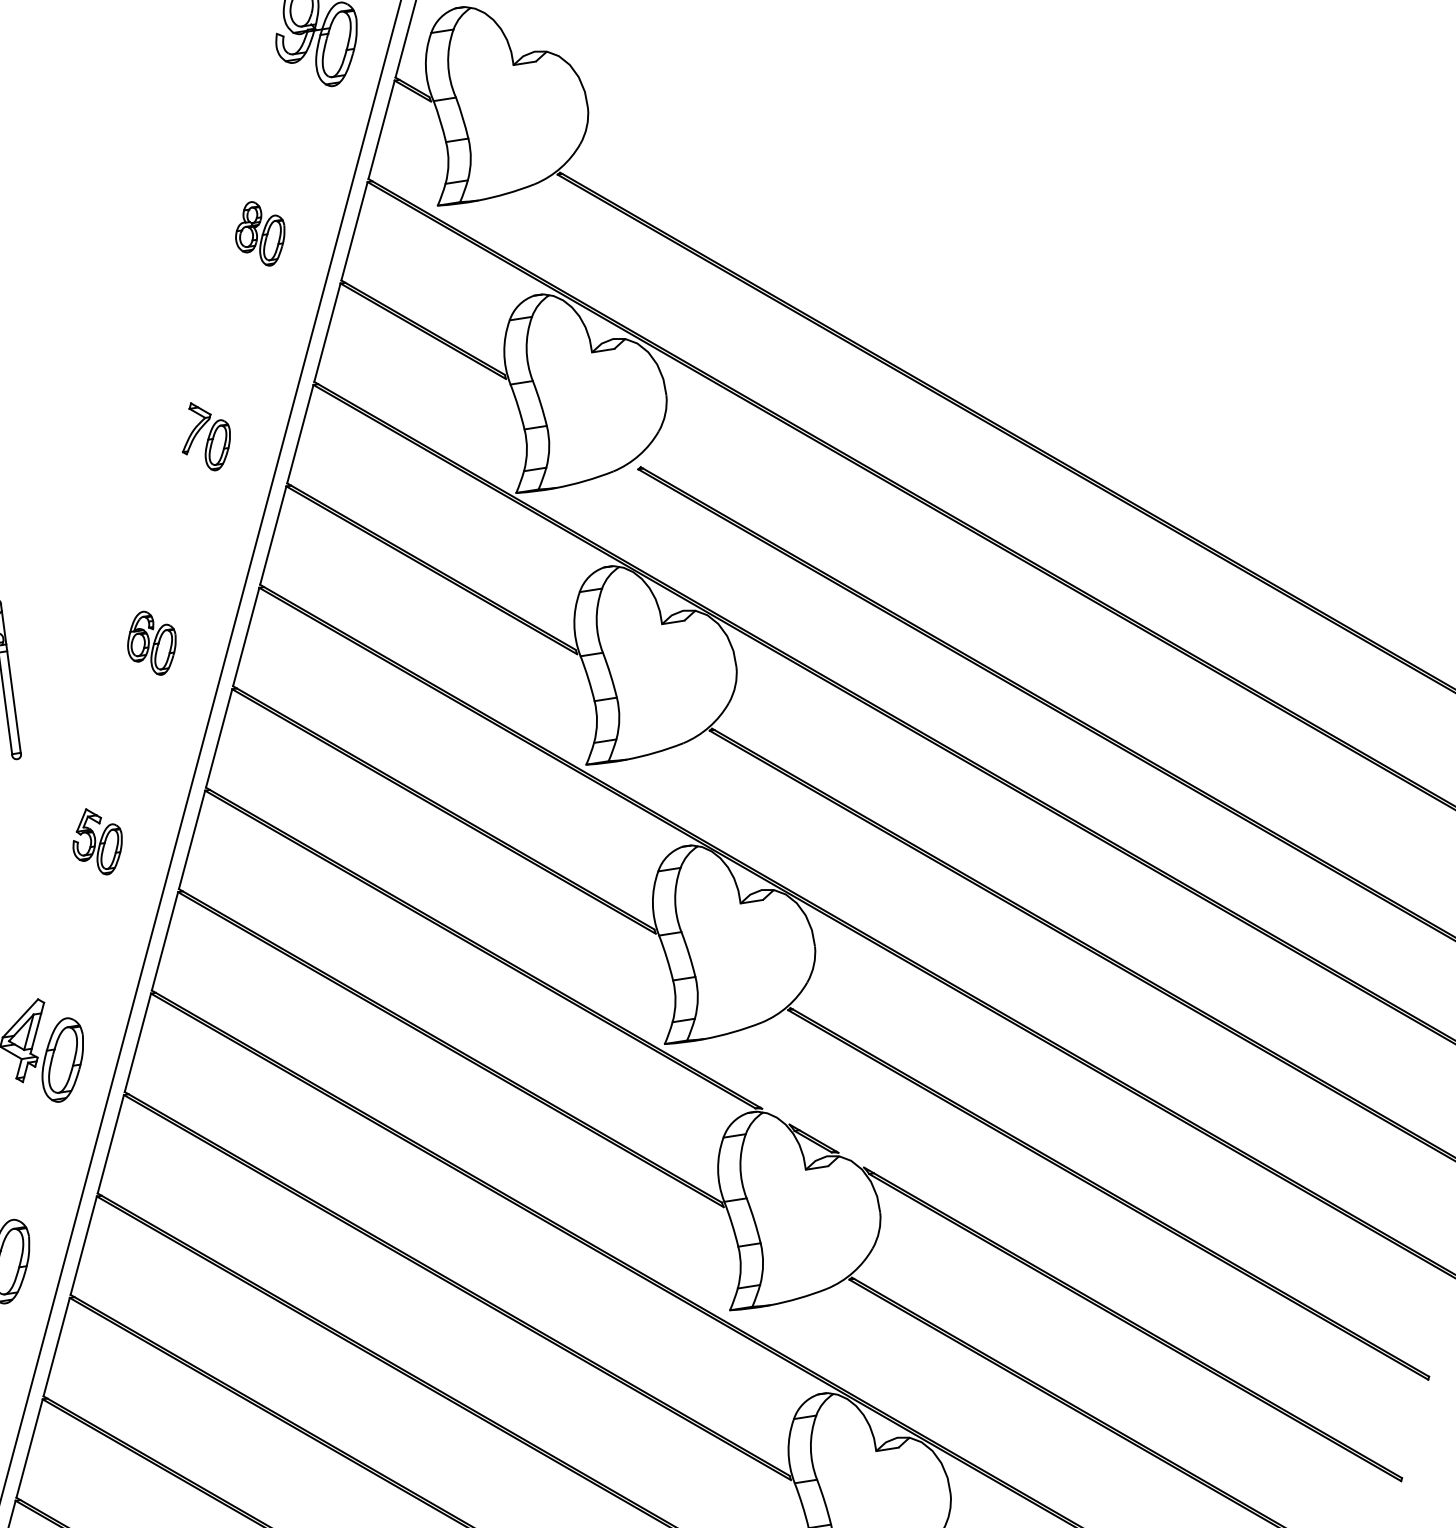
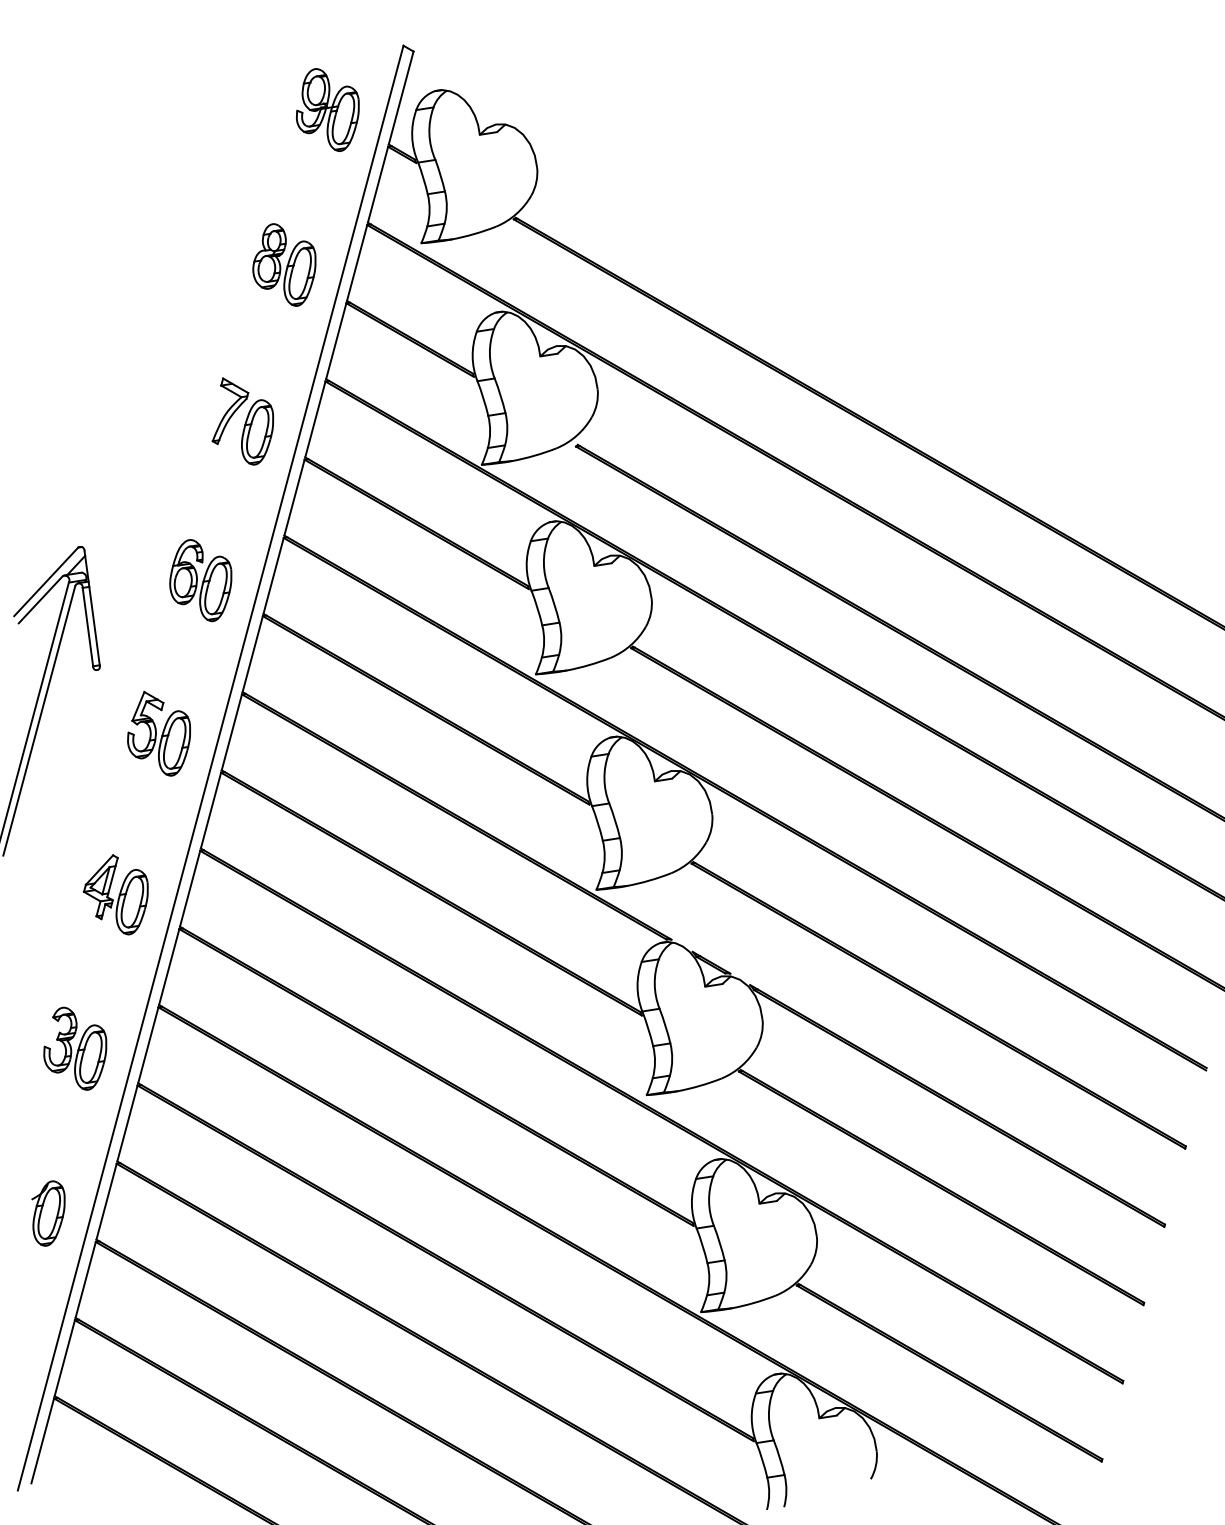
part: (260, 233) -> (284, 264), size x1.67
part: (205, 436) -> (242, 421), size x1.67
part: (151, 642) -> (200, 580), size x1.67
part: (96, 841) -> (158, 733), size x1.67

